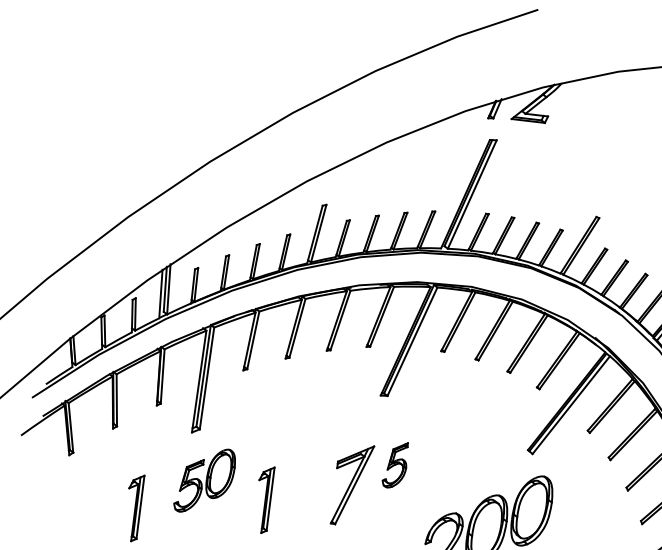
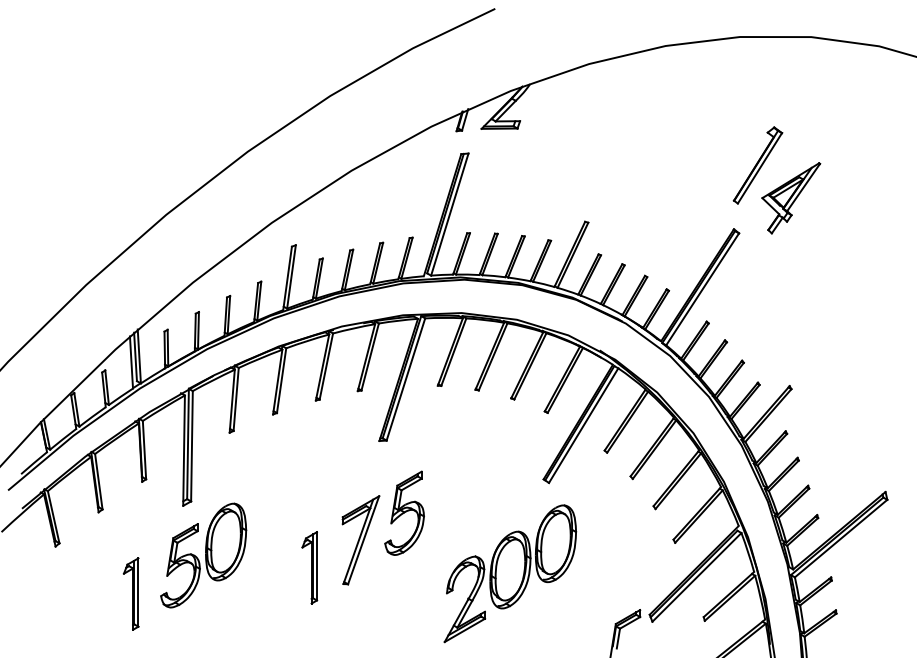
part: (395, 464) -> (404, 512), size x1.67
part: (204, 480) -> (203, 555), size x1.43
part: (263, 499) -> (309, 567), moved

